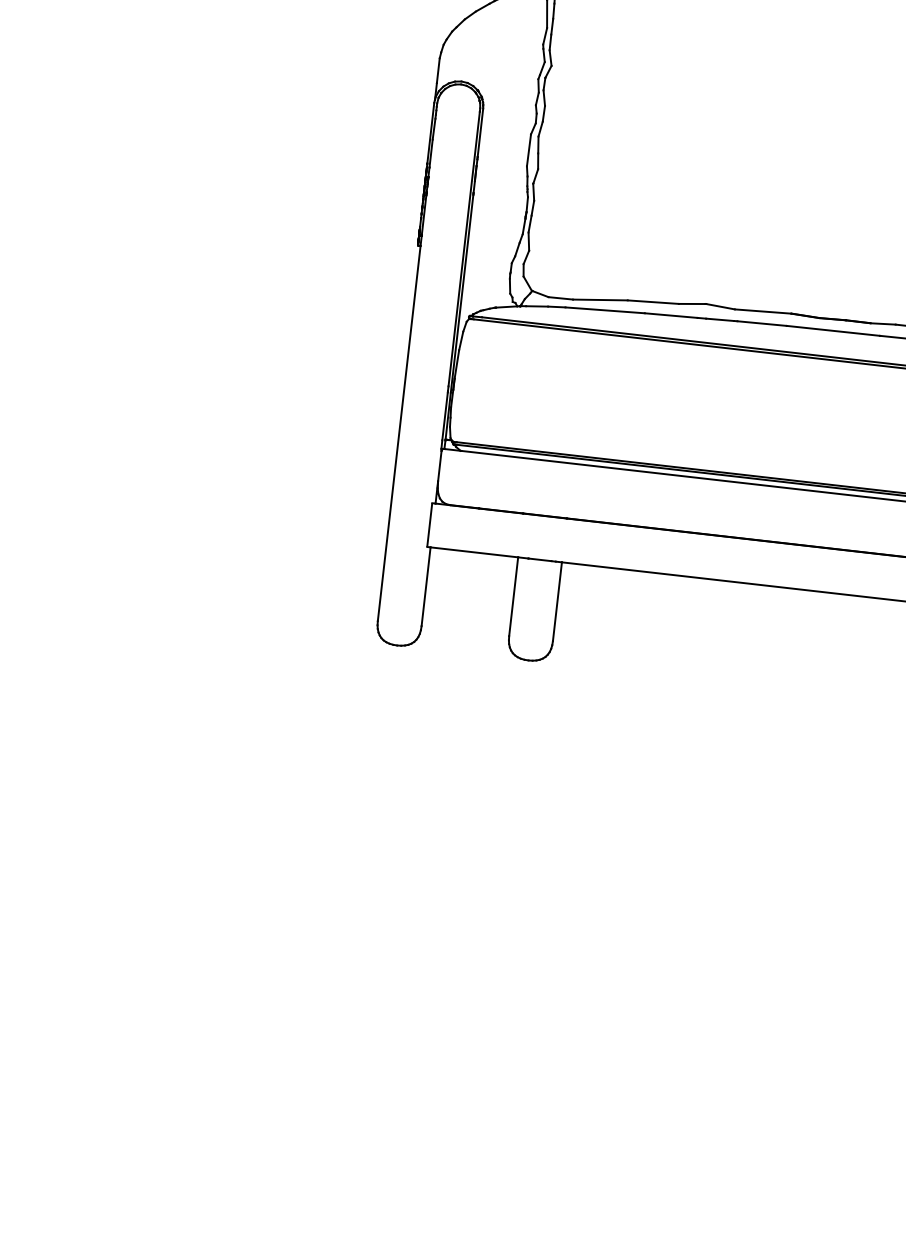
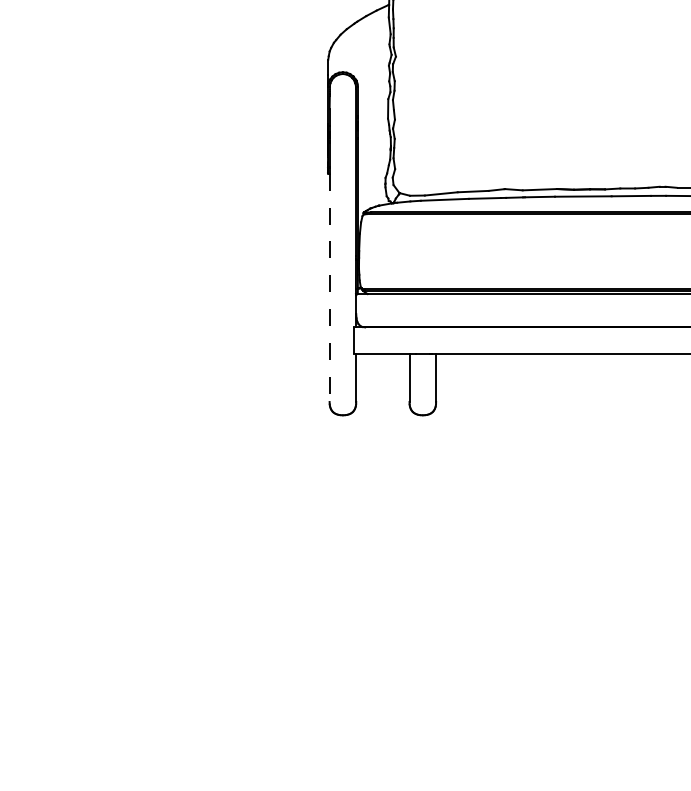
line: (398, 434) -> (329, 288), solid -> dashed

